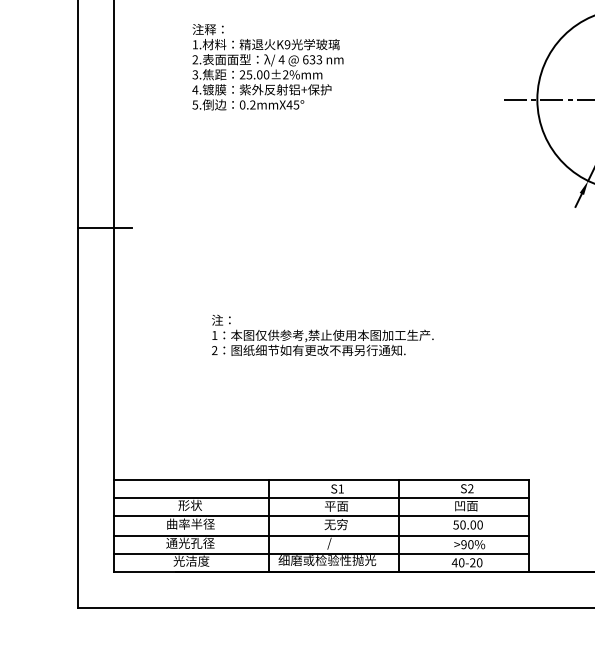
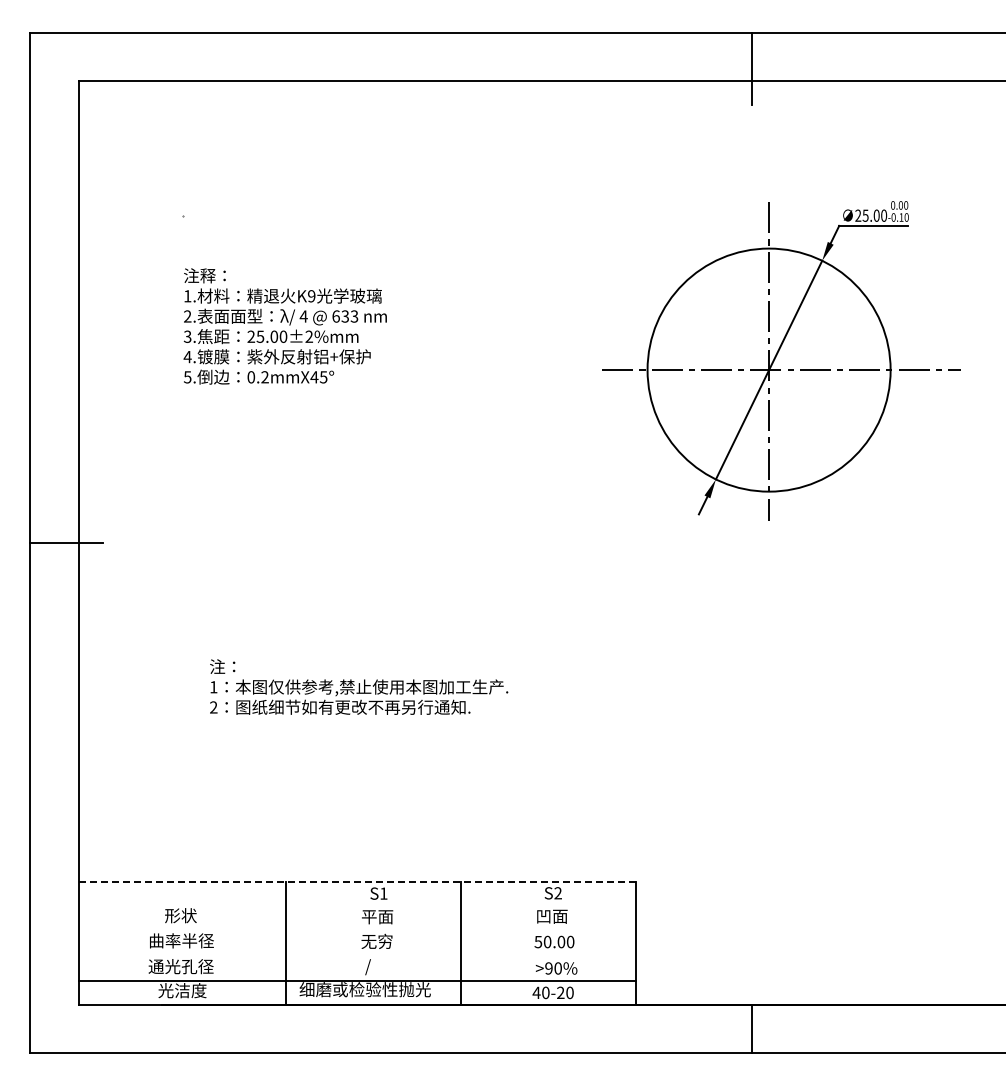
line: (321, 479) -> (357, 881), solid -> dashed
line: (321, 498) -> (357, 906), removed
line: (321, 515) -> (357, 929), removed
line: (321, 535) -> (357, 956), removed

